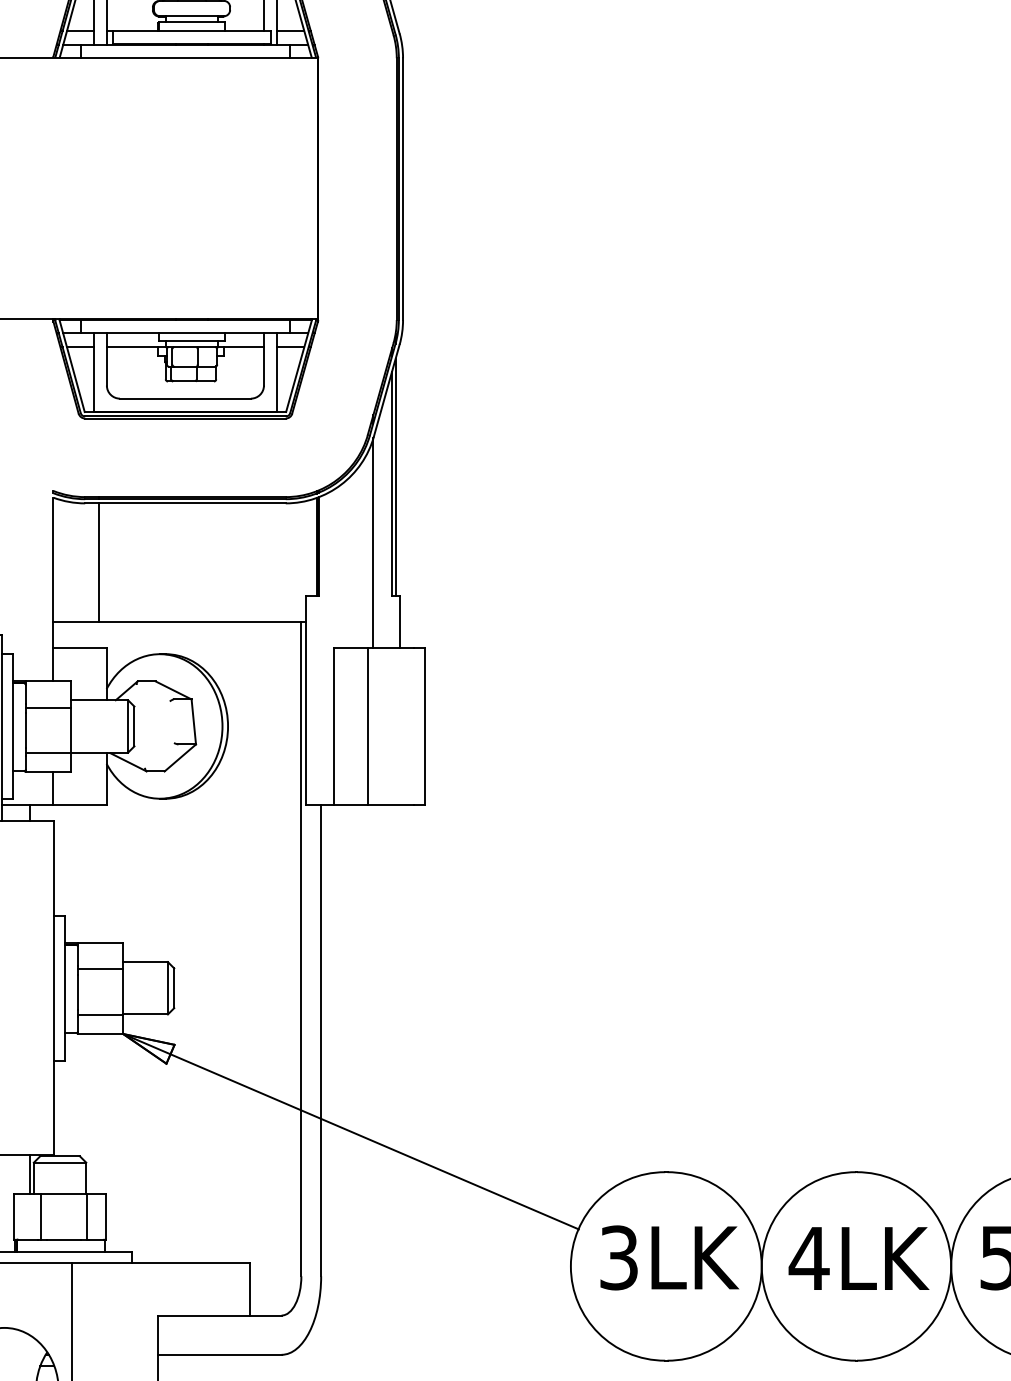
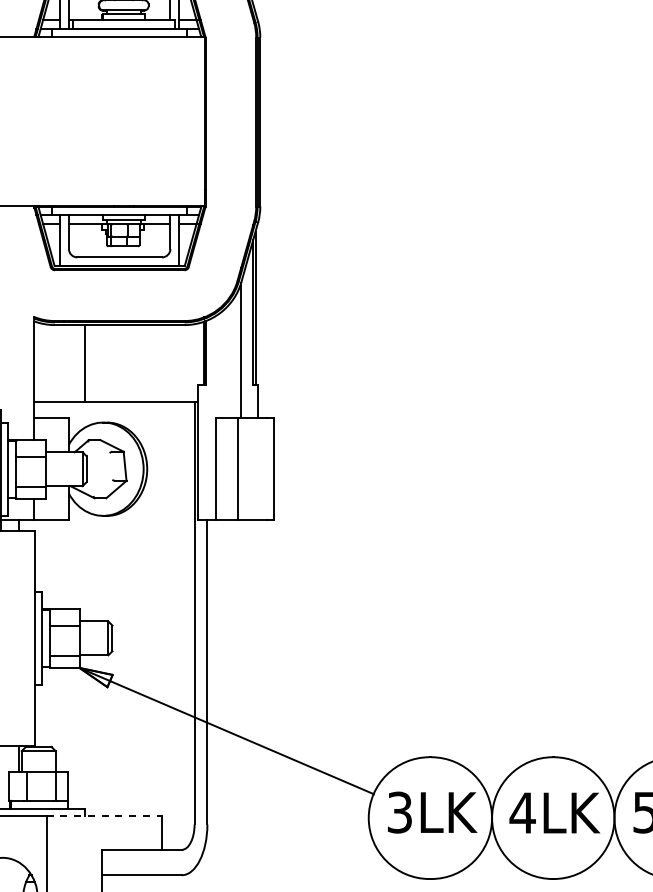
line: (98, 562) -> (84, 363), moved
line: (161, 1263) -> (104, 816), solid -> dashed

